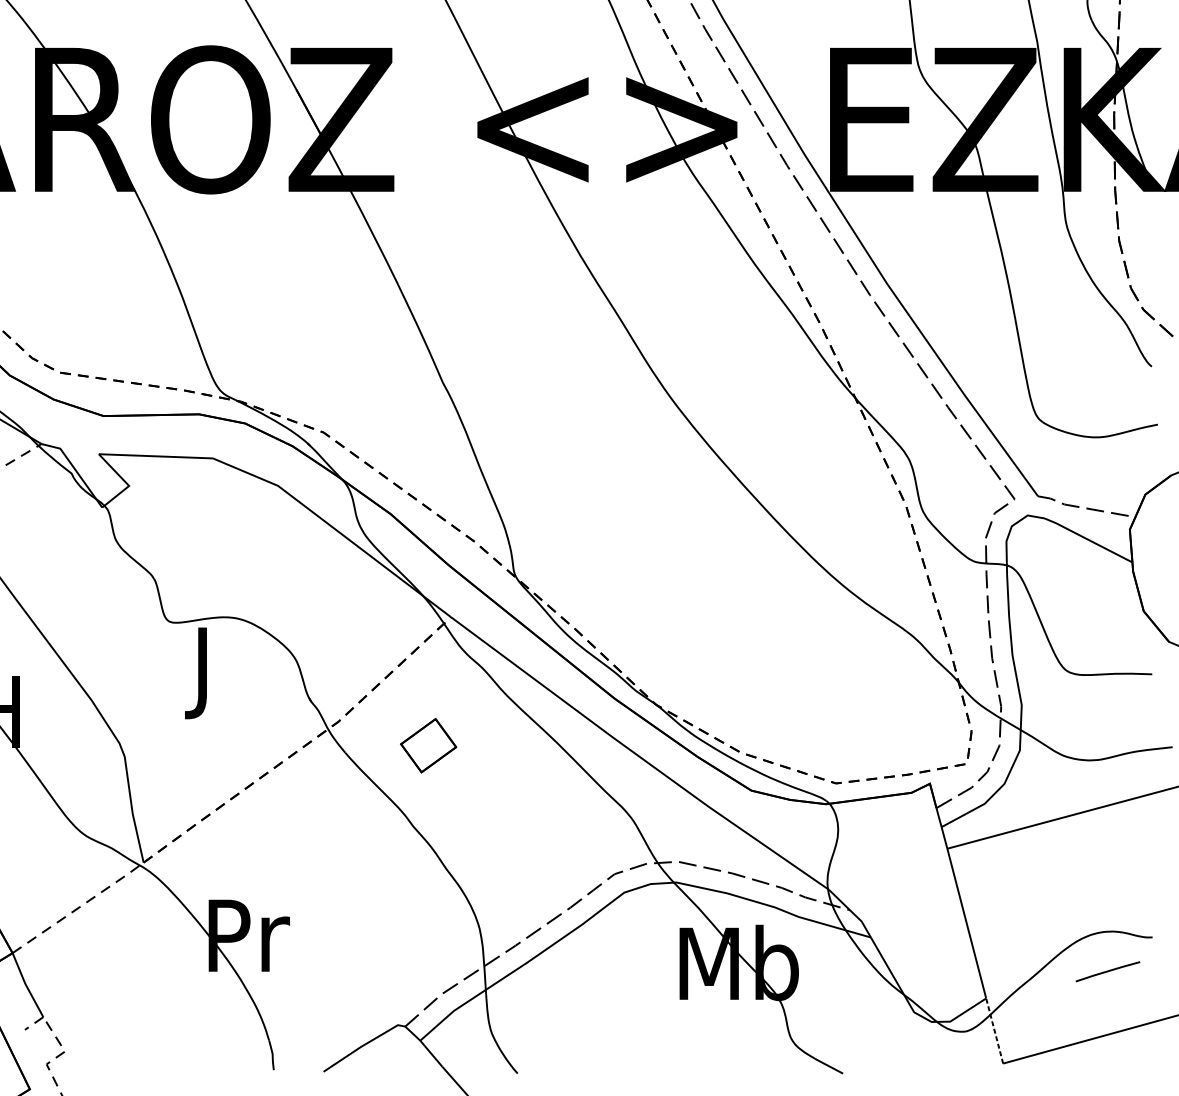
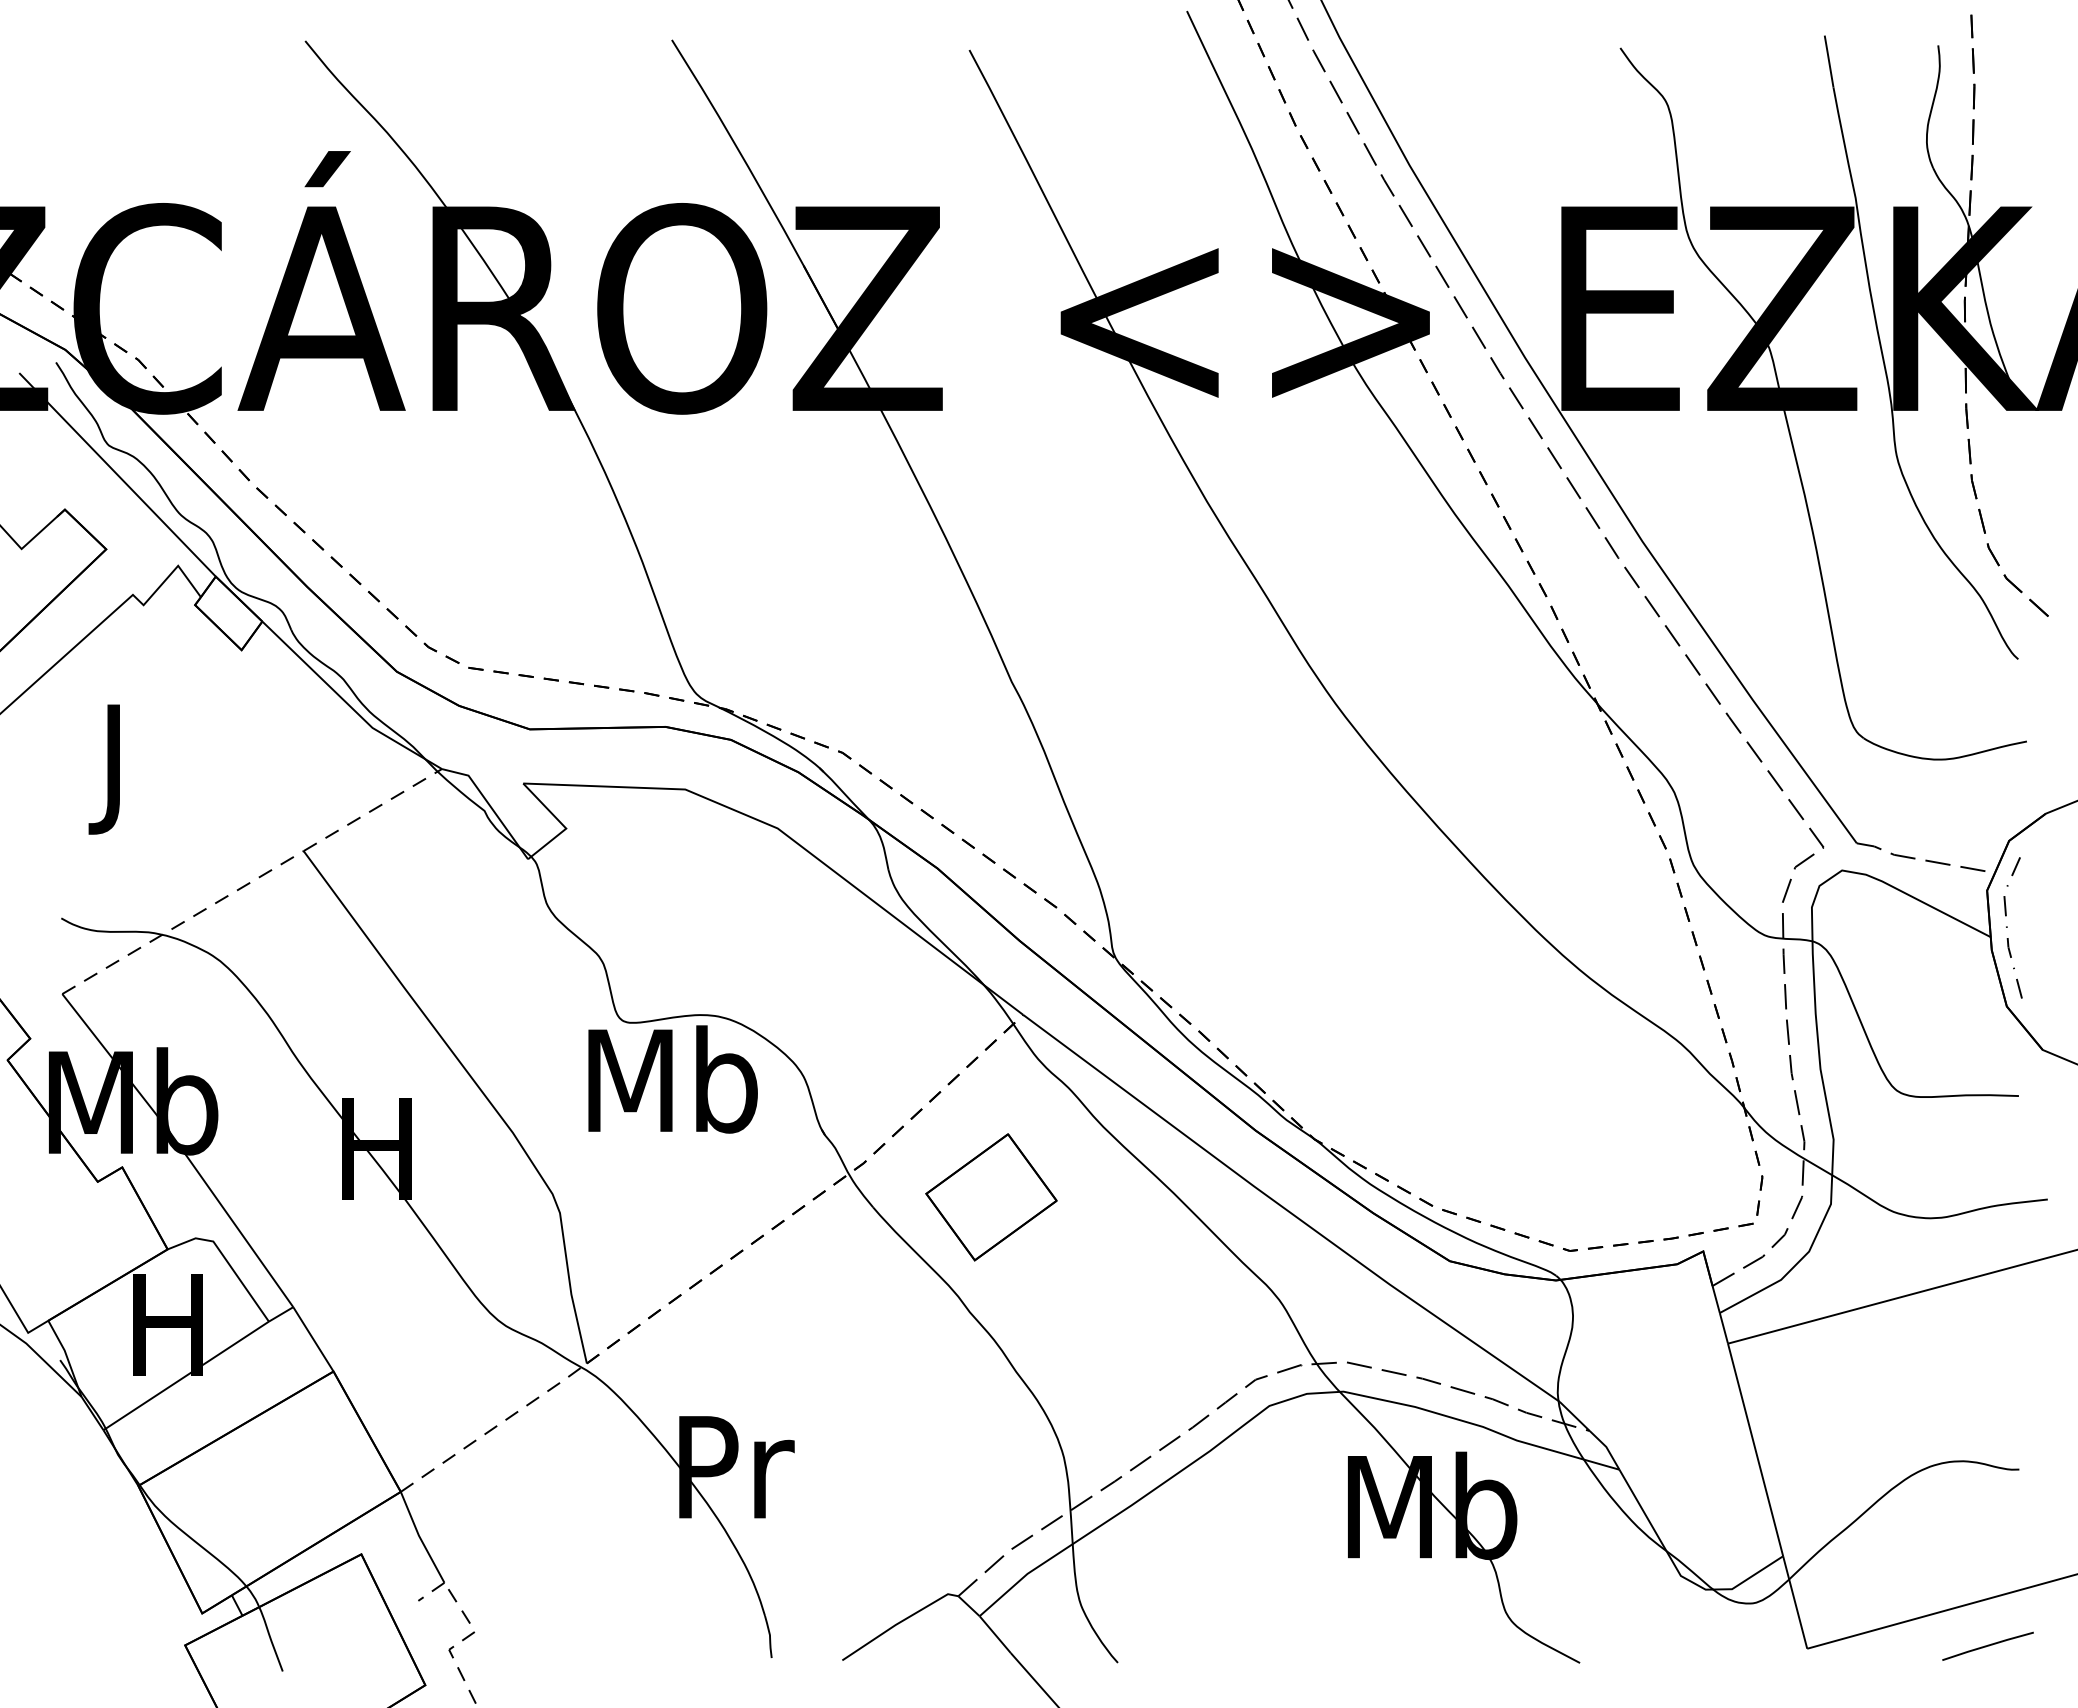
line: (1144, 555) -> (2007, 927), added
text: (203, 671) -> (672, 1092), J -> Mb
part: (428, 745) -> (991, 1197), size x1.67
line: (1107, 971) -> (1987, 1645), moved
line: (994, 1031) -> (1795, 1602), dashed -> solid

